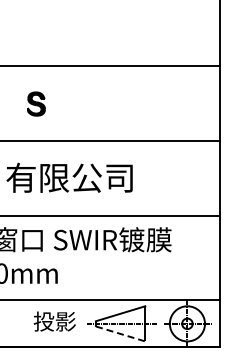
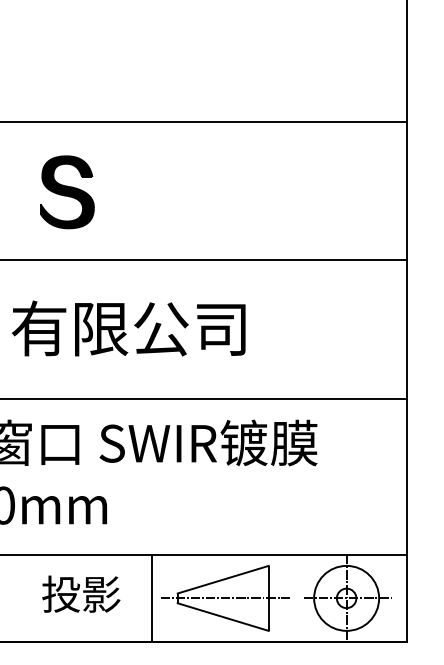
part: (36, 103) -> (67, 191), size x1.67
text: (54, 321) -> (80, 594), moved
line: (81, 323) -> (150, 597), added
line: (120, 333) -> (222, 616), dashed -> solid

